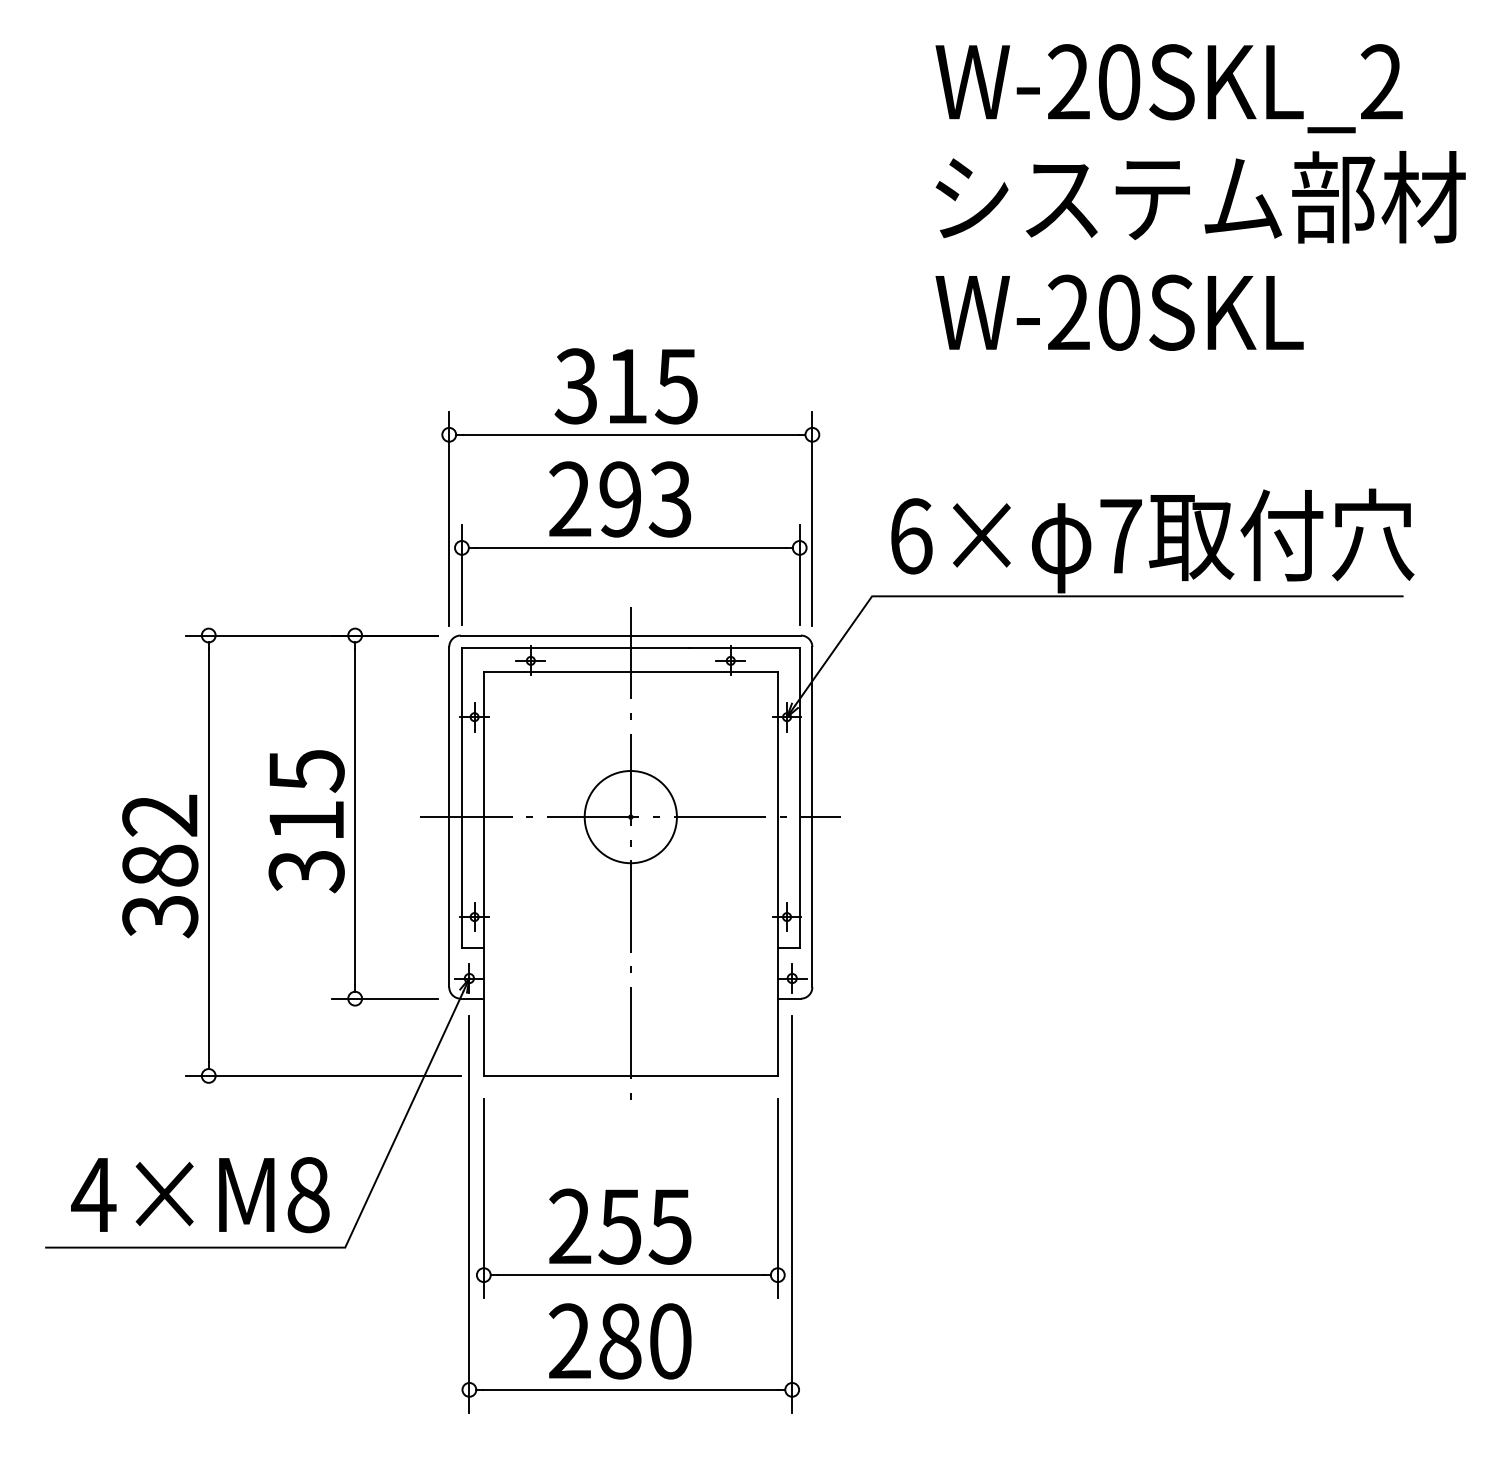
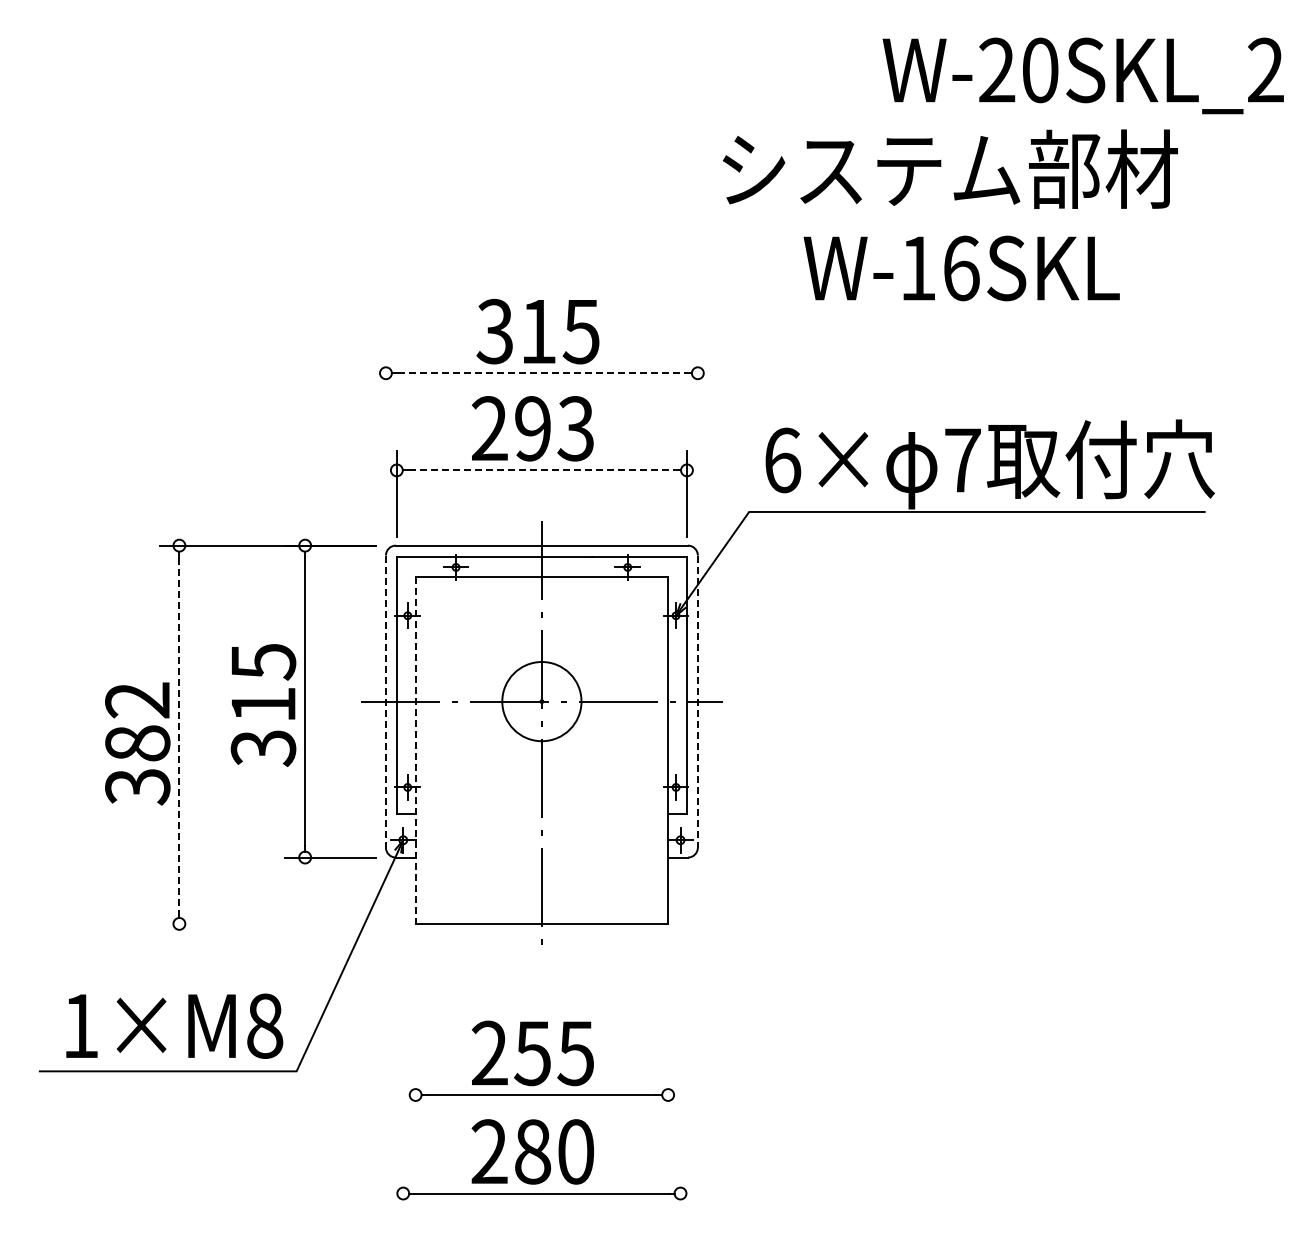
text: (1168, 88) -> (1082, 75), moved
text: (1200, 196) -> (950, 168), moved
text: (1093, 312) -> (939, 268), W-20SKL -> W-16SKL
line: (631, 435) -> (542, 373), solid -> dashed
line: (448, 518) -> (385, 445), removed
line: (811, 518) -> (697, 445), removed
line: (631, 548) -> (542, 470), solid -> dashed
line: (448, 818) -> (385, 702), solid -> dashed
line: (811, 818) -> (697, 702), solid -> dashed
line: (208, 856) -> (179, 735), solid -> dashed
line: (483, 875) -> (415, 751), solid -> dashed
line: (322, 1075) -> (277, 923), removed
text: (93, 1194) -> (80, 1025), 4×M8 -> 1×M8
line: (483, 1197) -> (415, 1028), removed
line: (778, 1197) -> (668, 1028), removed
line: (469, 1214) -> (403, 1042), removed
line: (792, 1214) -> (680, 1042), removed

